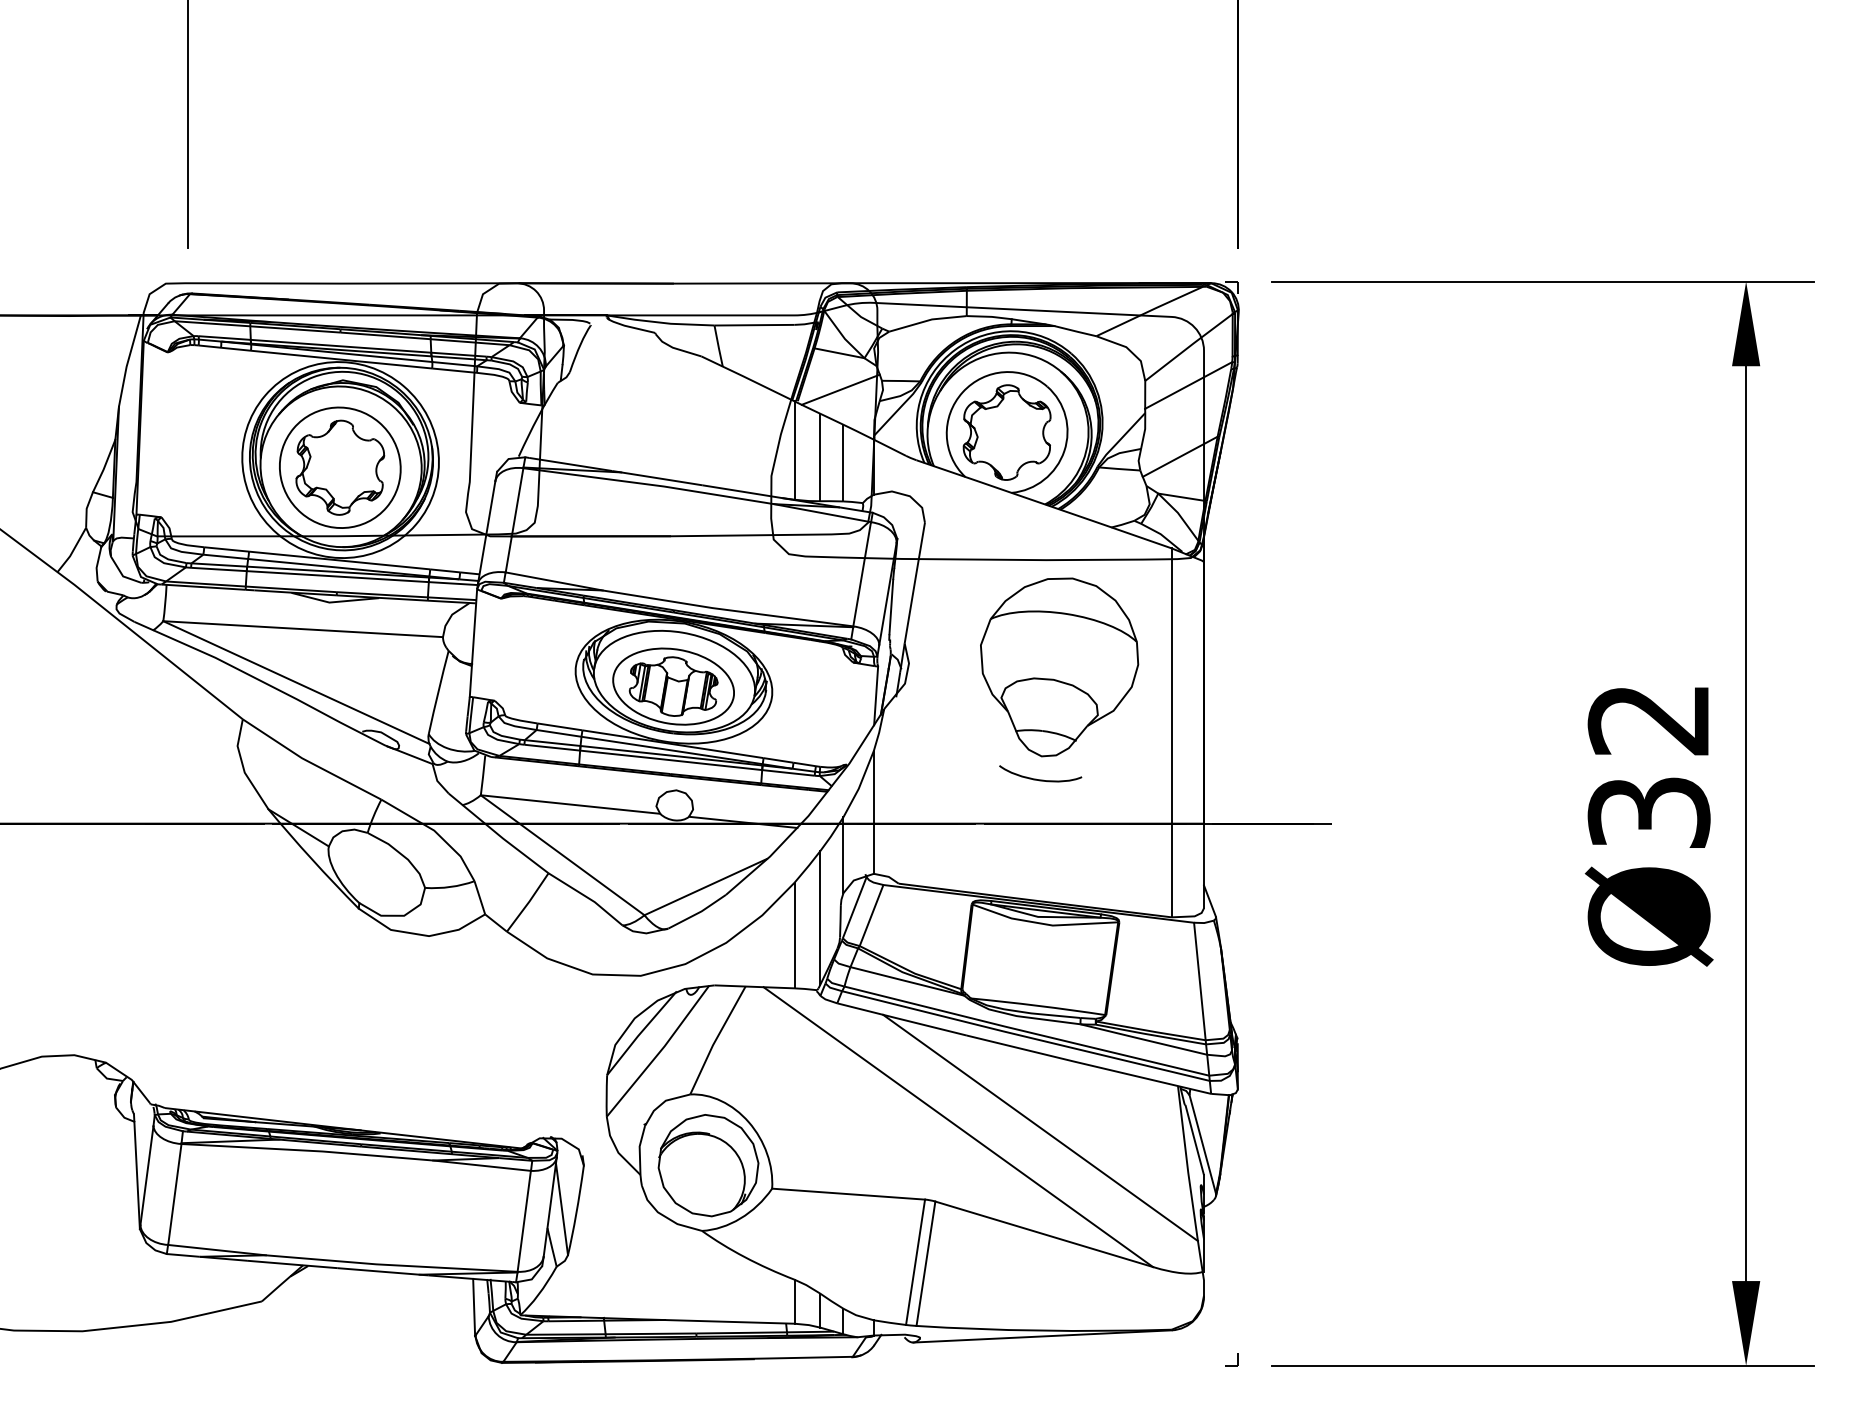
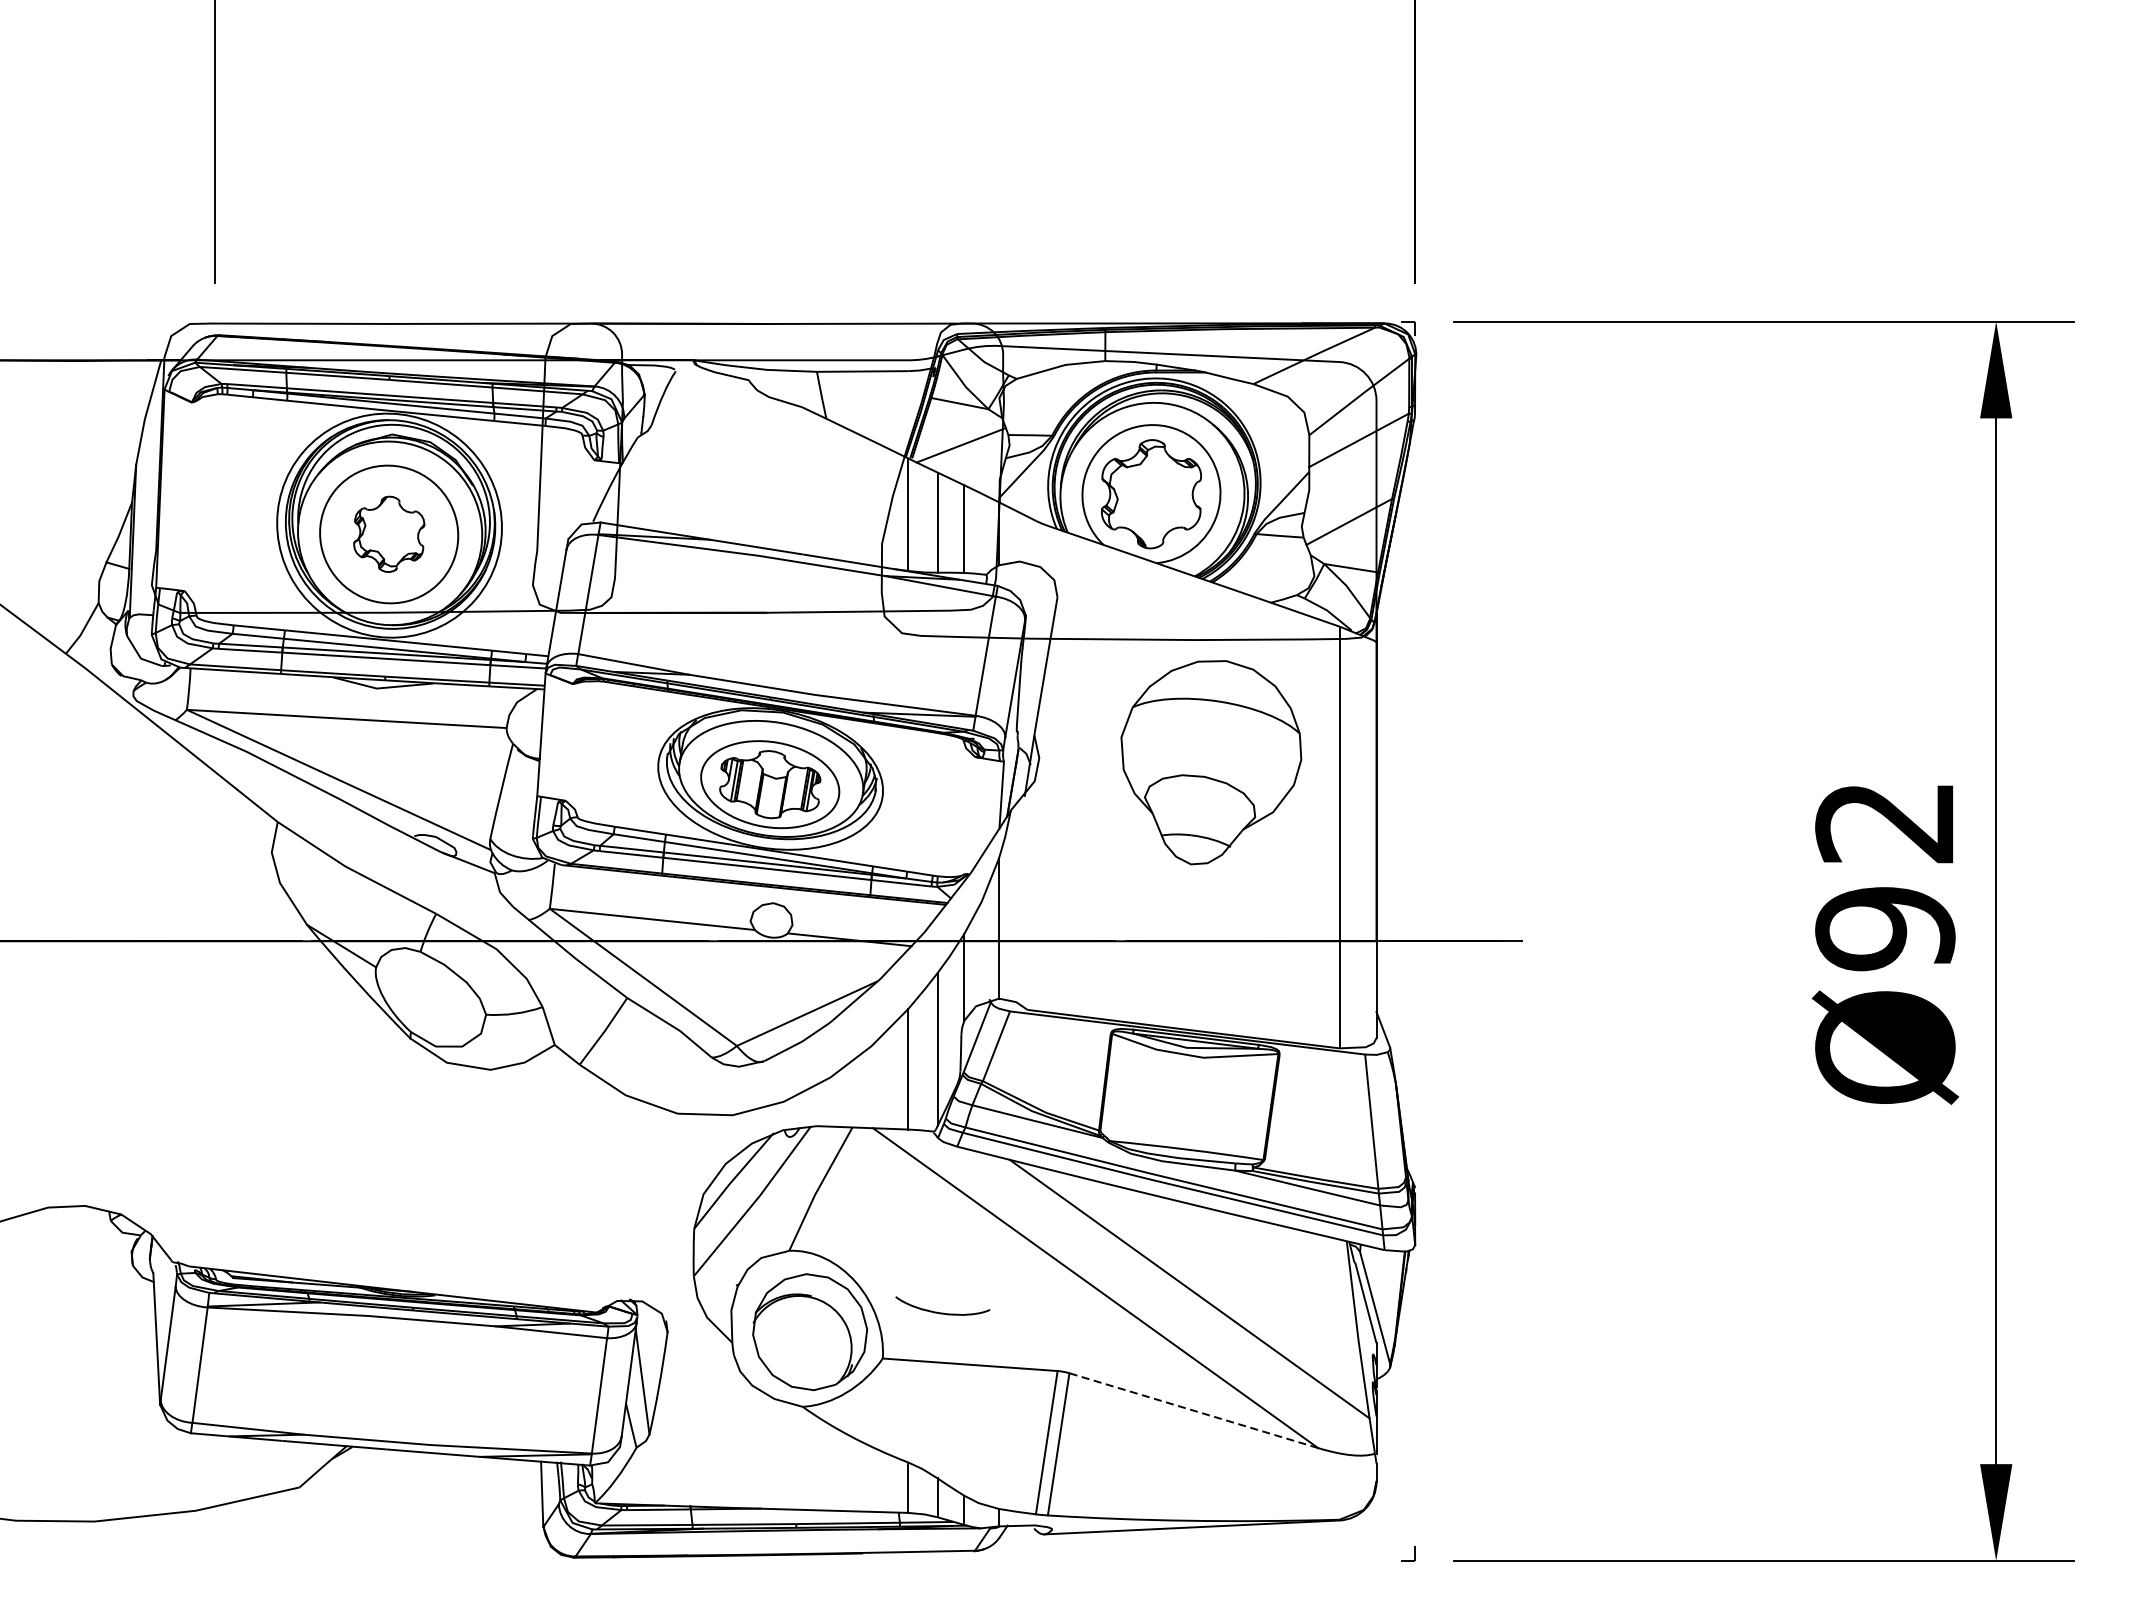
part: (340, 467) -> (389, 534), size x0.7
curve: (1040, 779) -> (942, 1312), moved
text: (1648, 812) -> (1884, 928), Ø32 -> Ø92
line: (1044, 1234) -> (1194, 1410), solid -> dashed

